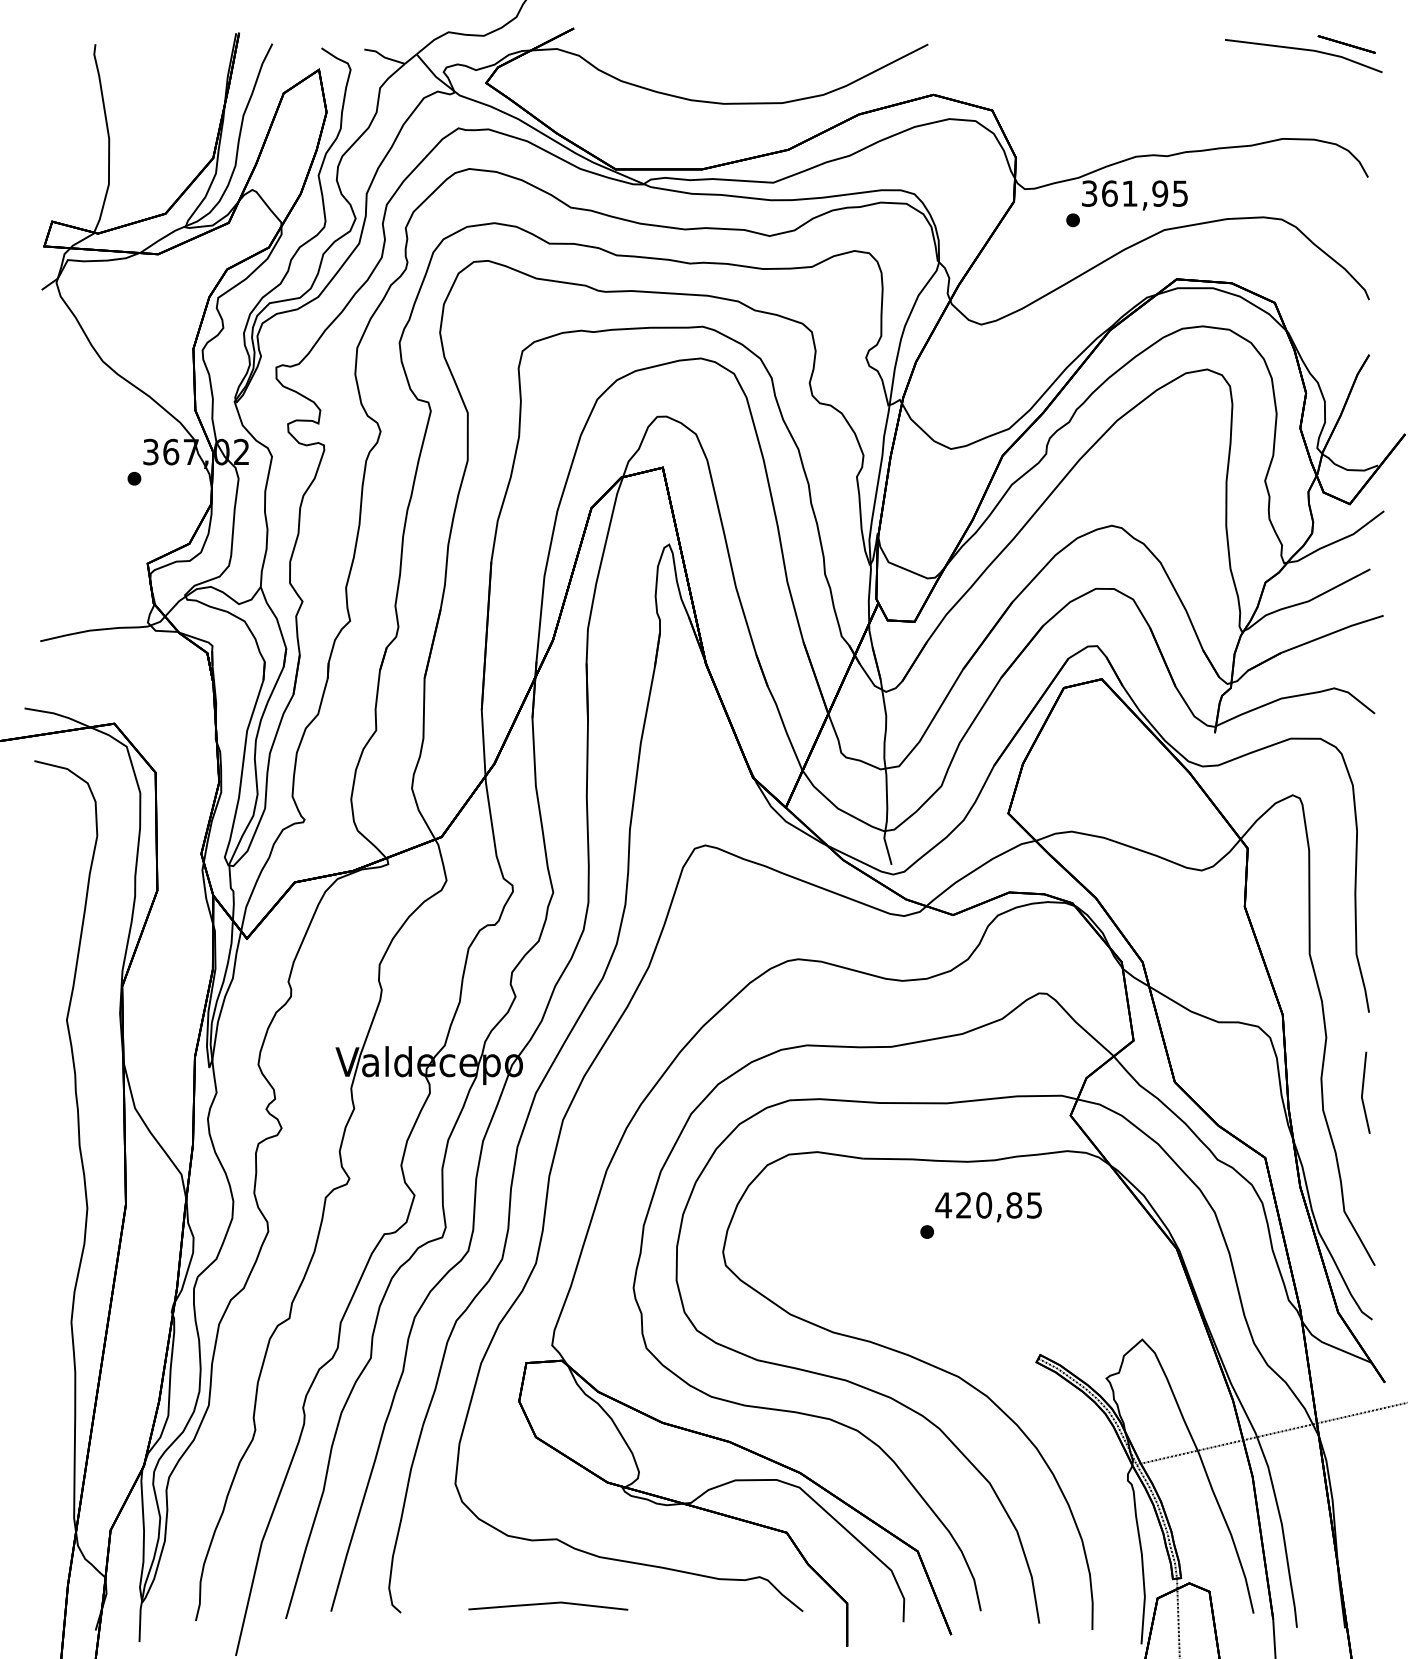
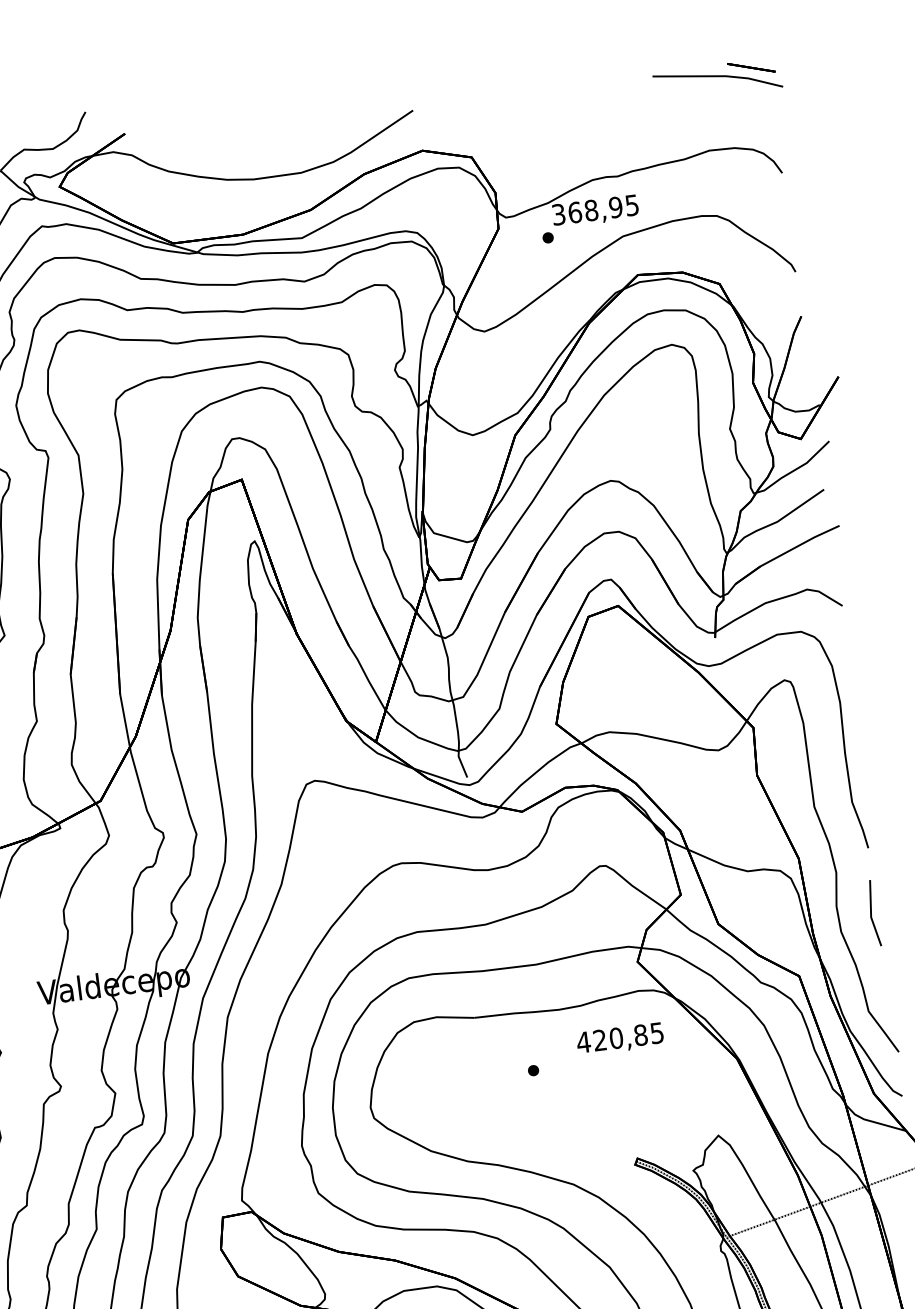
text: (1129, 193) -> (591, 210), 361,95 -> 368,95
text: (988, 1207) -> (620, 1039), moved

